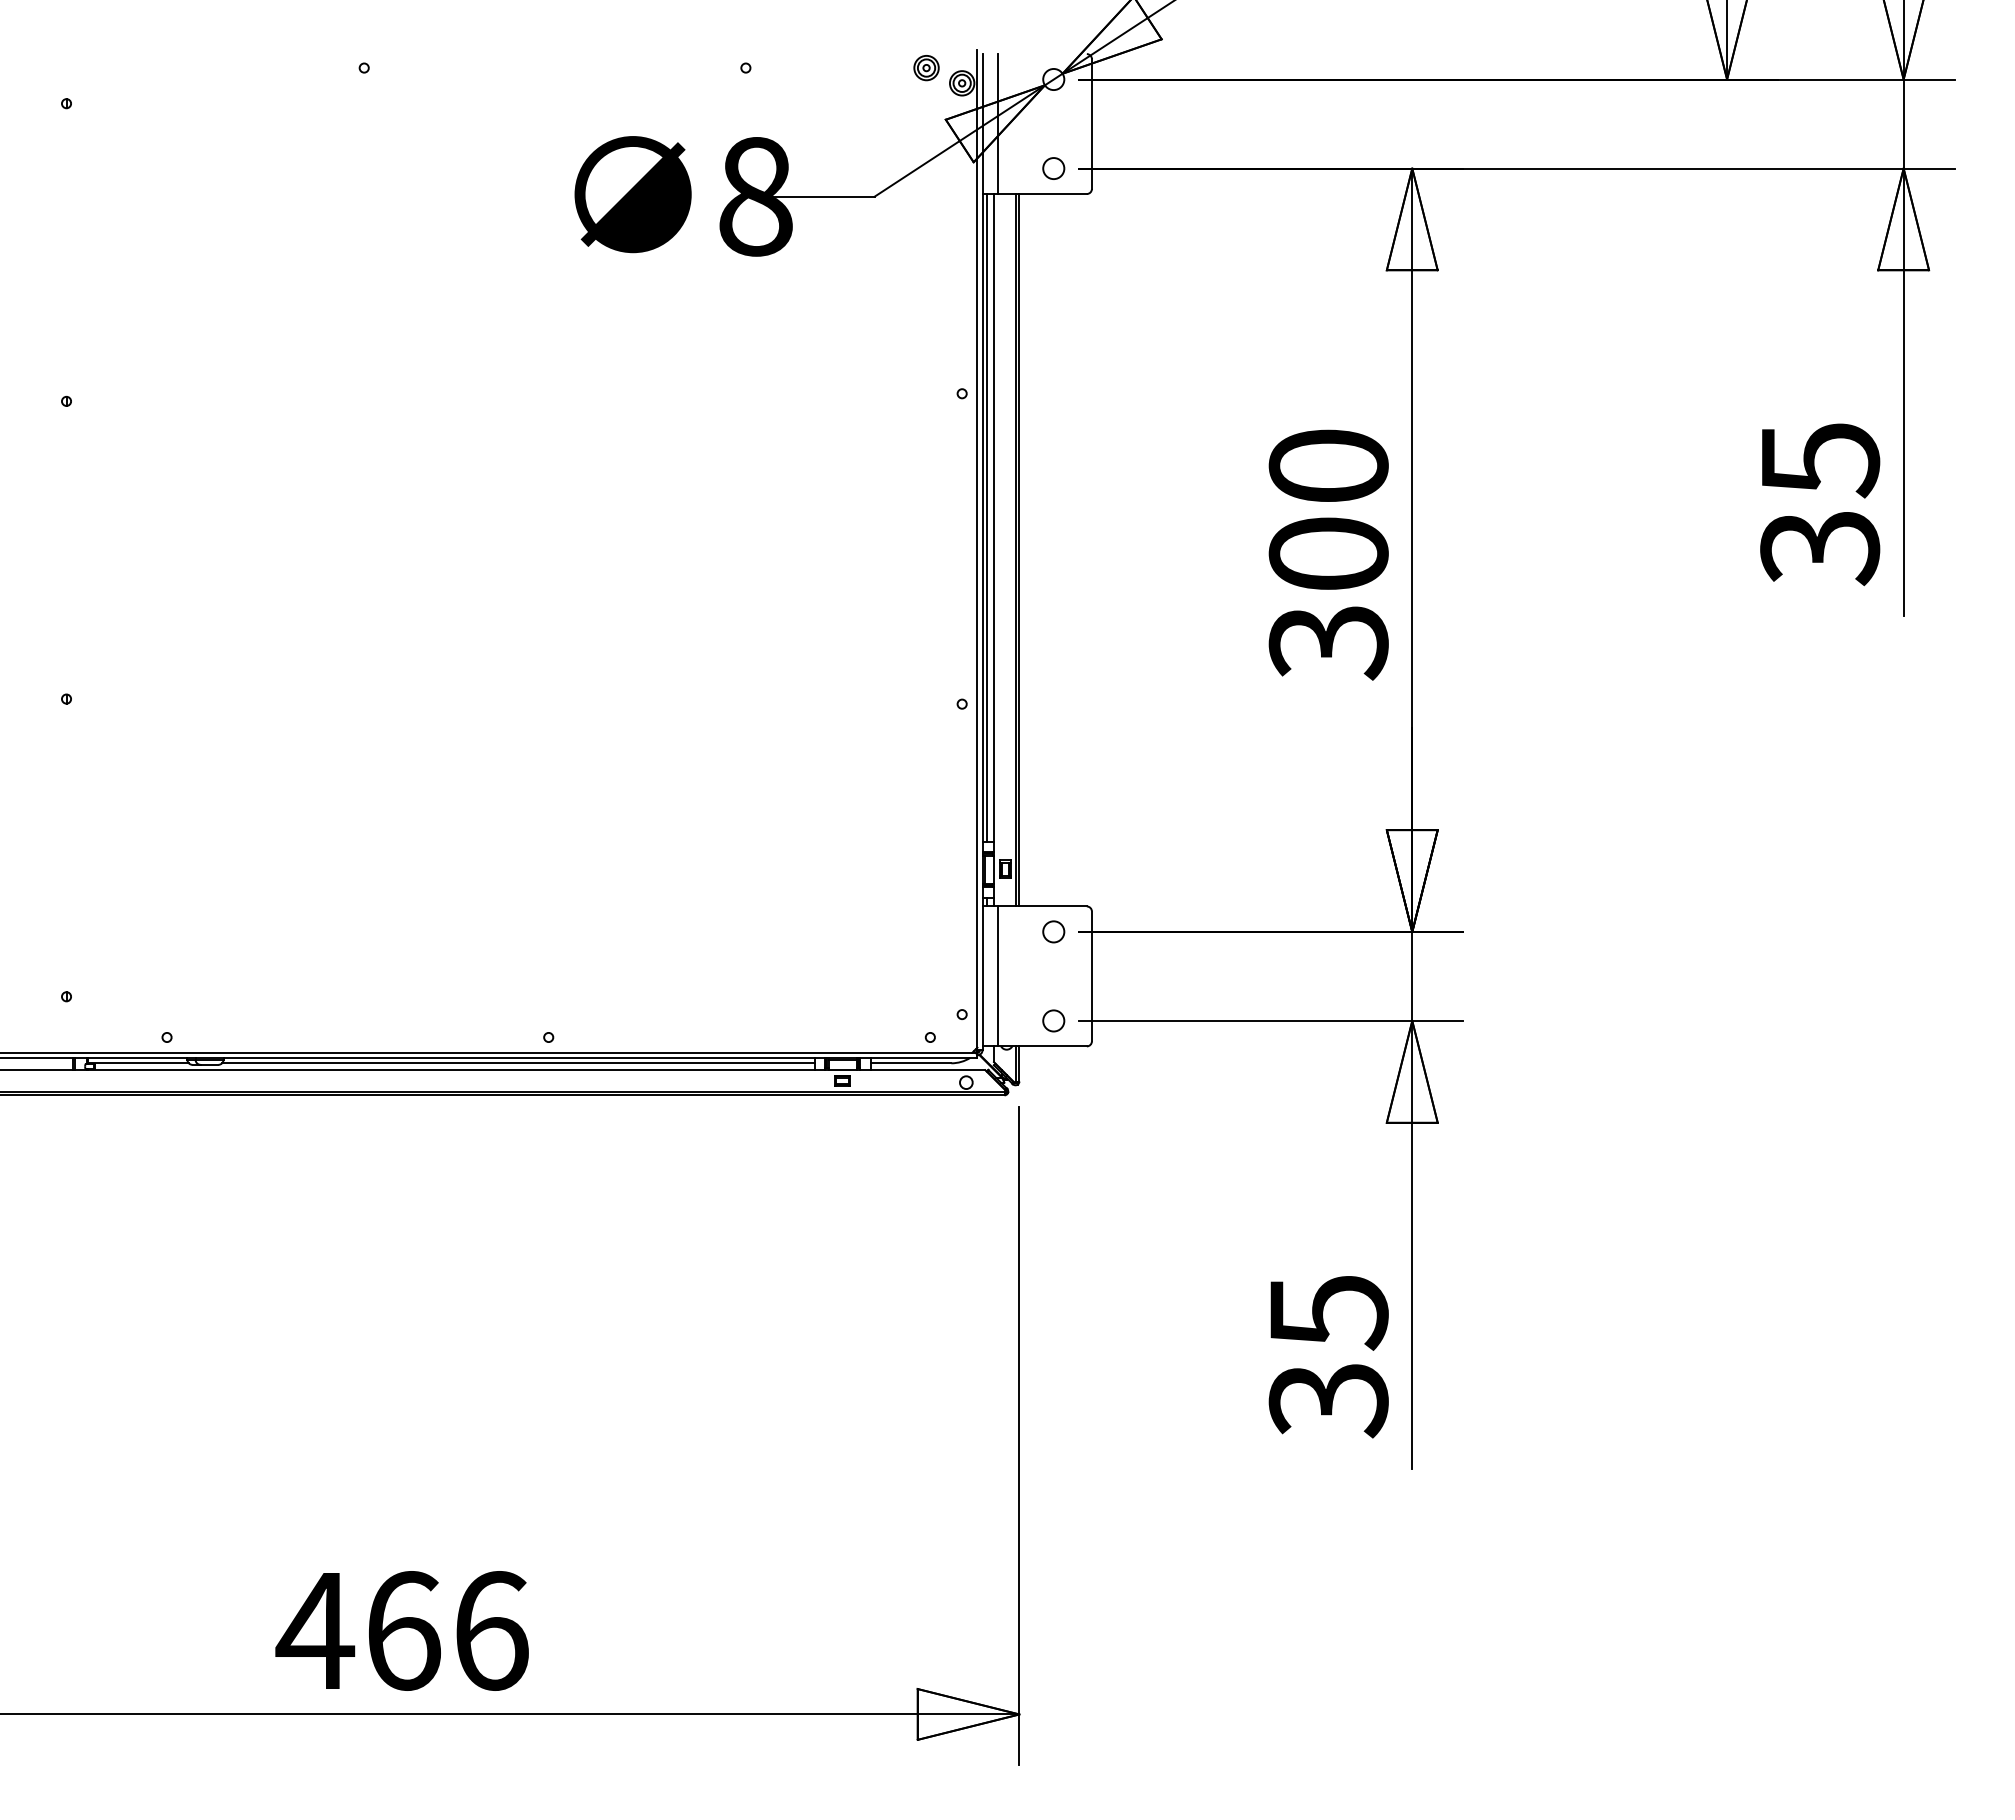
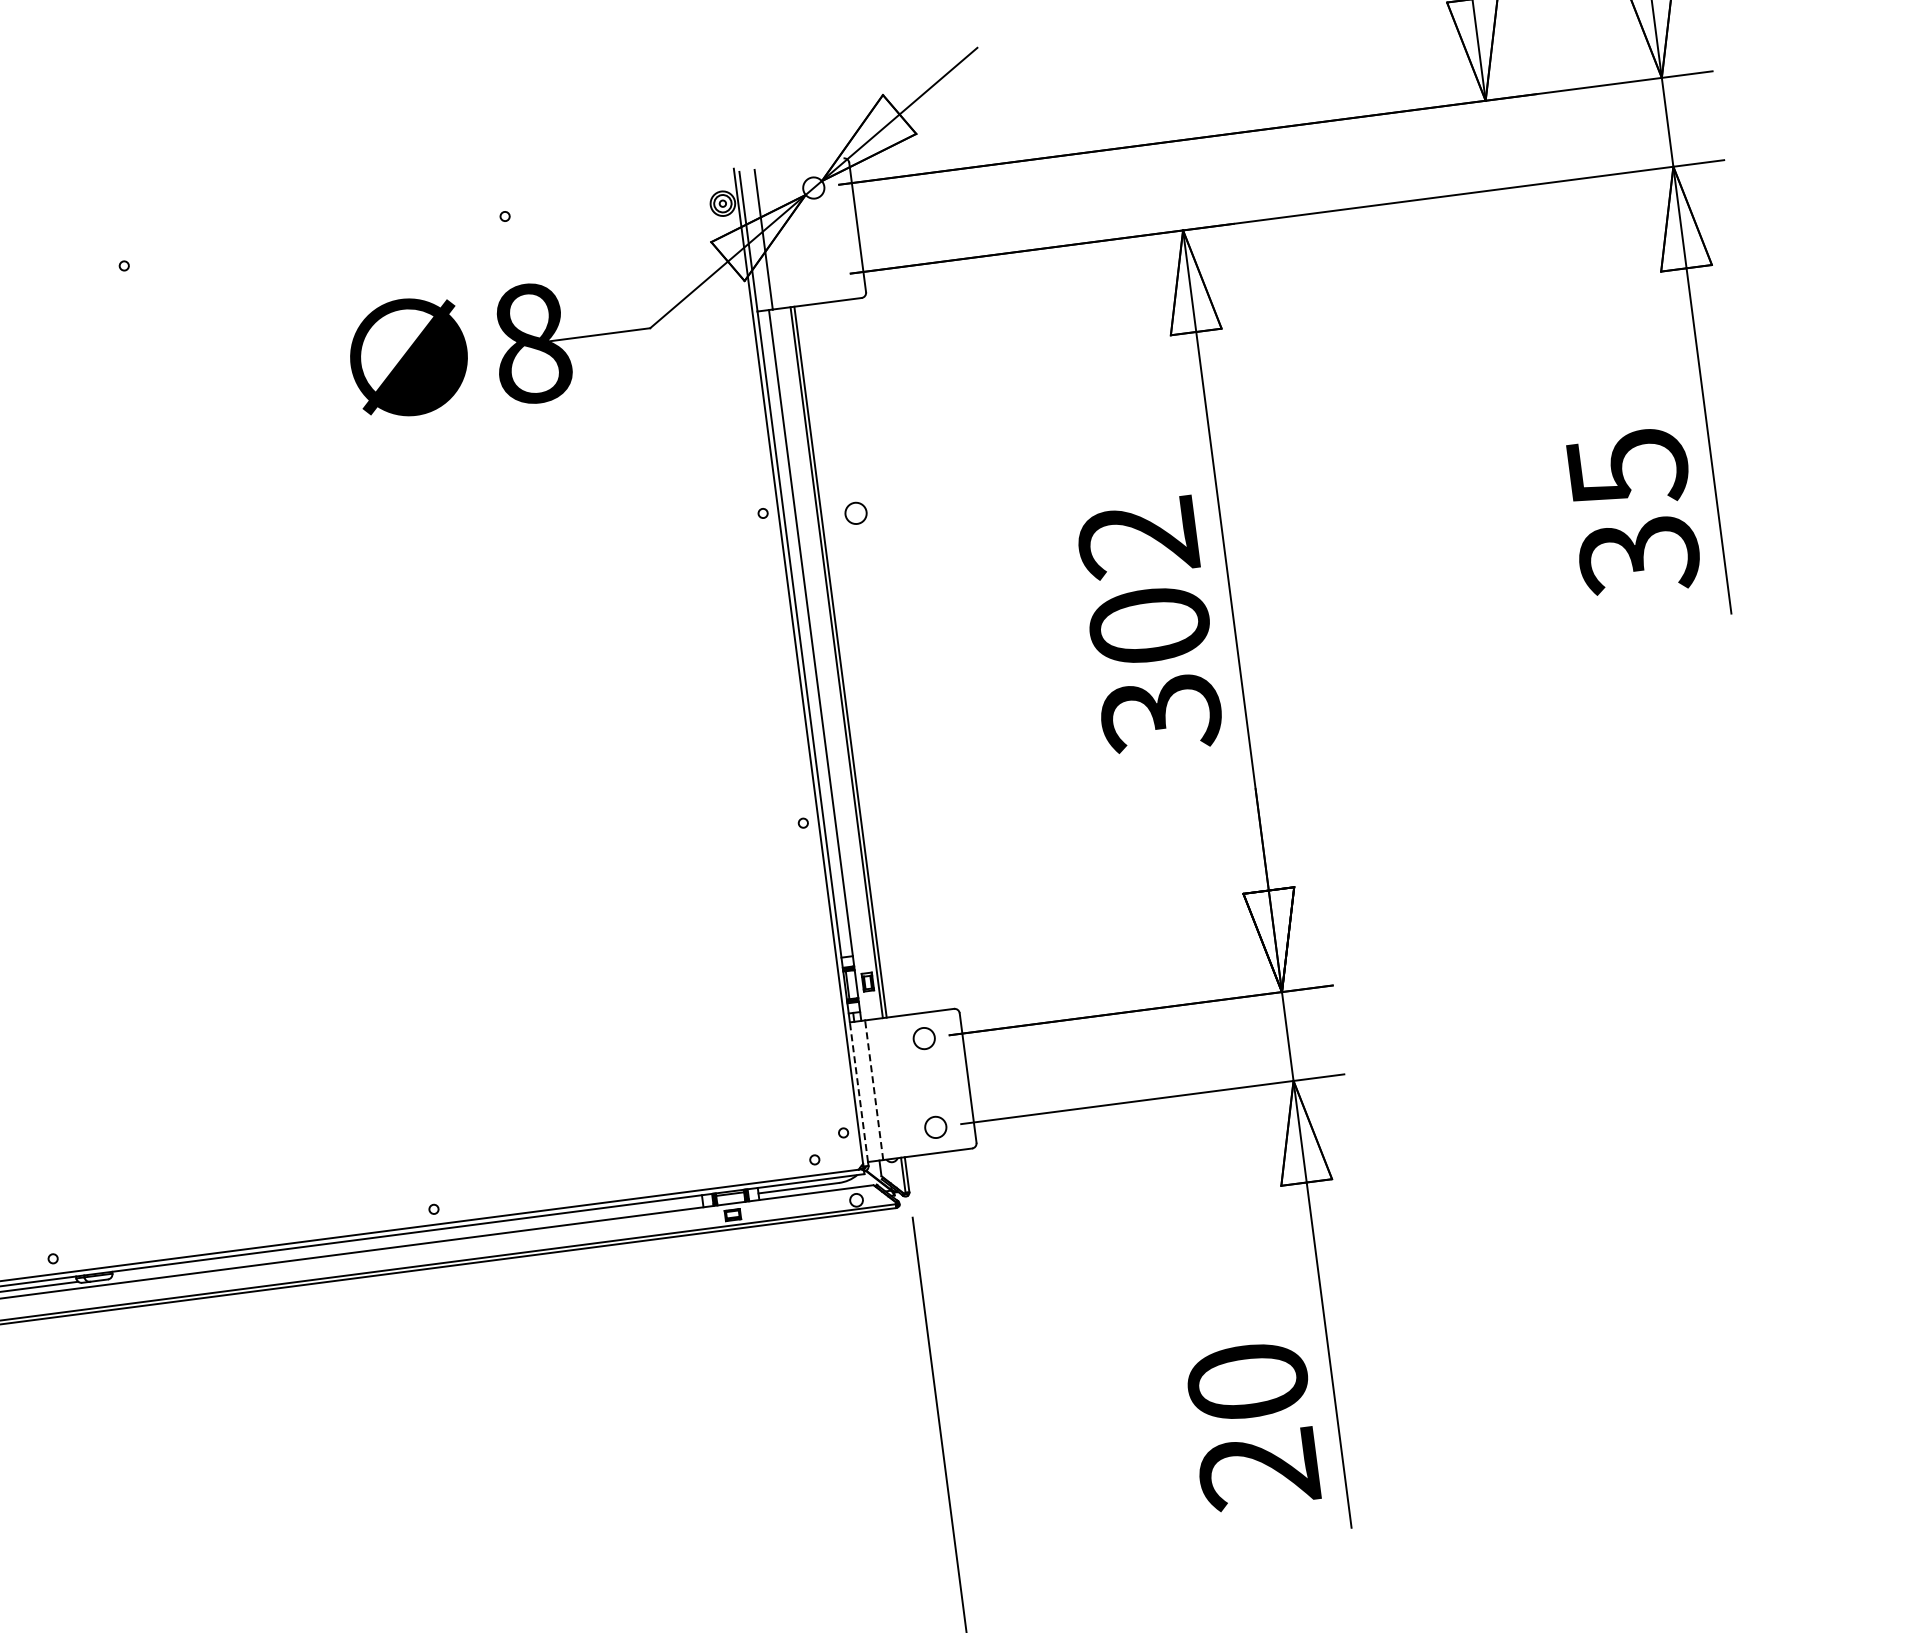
part: (926, 68) -> (685, 193), removed
circle: (1053, 168) -> (855, 513), moved
text: (1328, 466) -> (1138, 538), 300 -> 302
line: (986, 517) -> (803, 633), removed
line: (982, 976) -> (858, 1092), solid -> dashed
line: (997, 976) -> (873, 1090), solid -> dashed
line: (518, 1063) -> (407, 1239), removed
text: (1328, 1356) -> (1253, 1426), 35 -> 20

